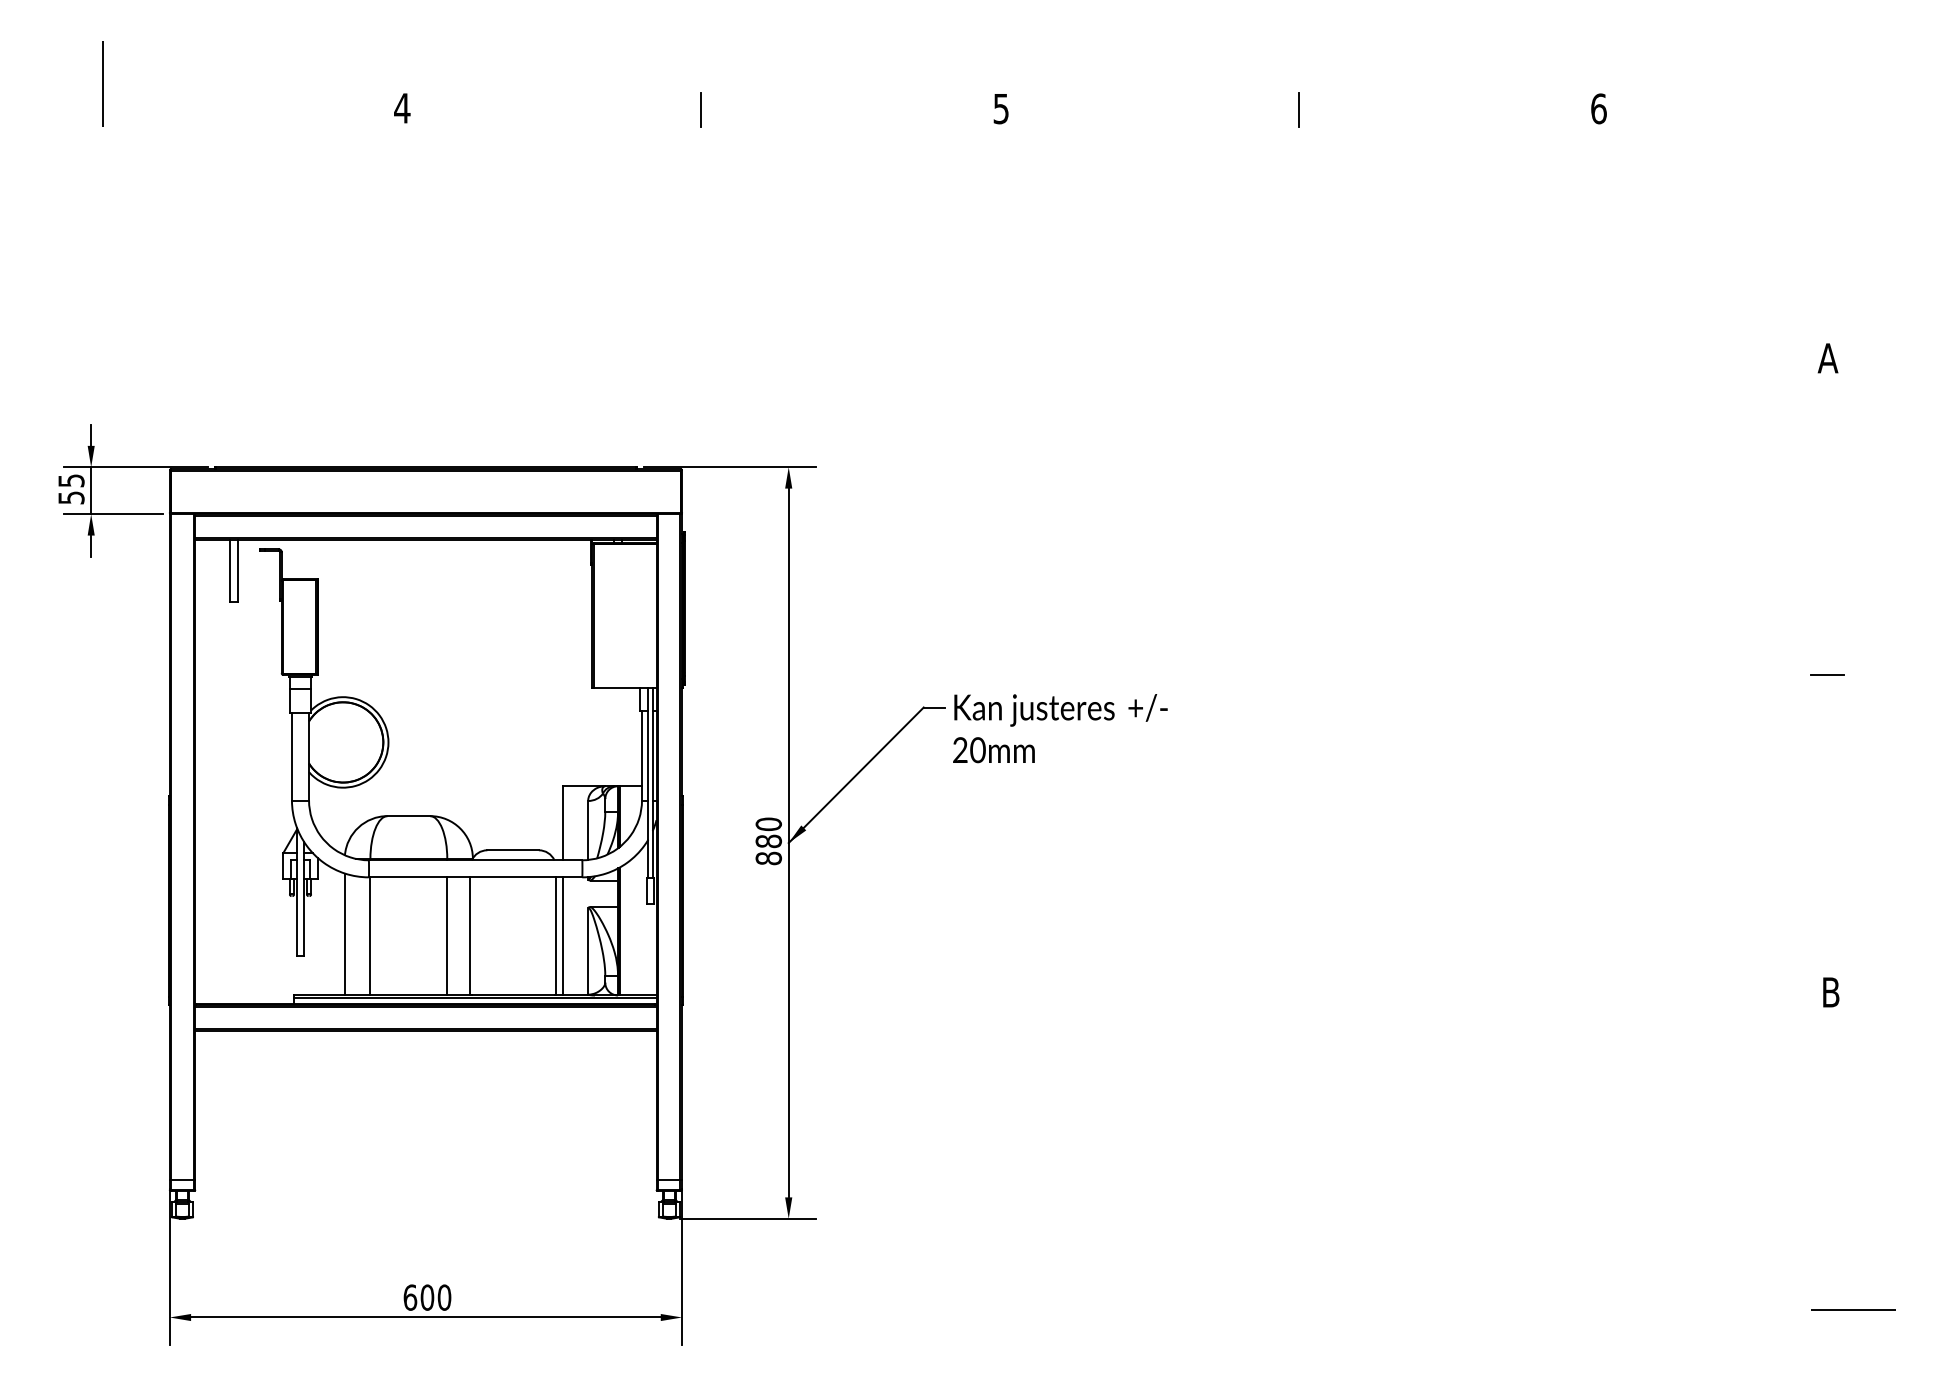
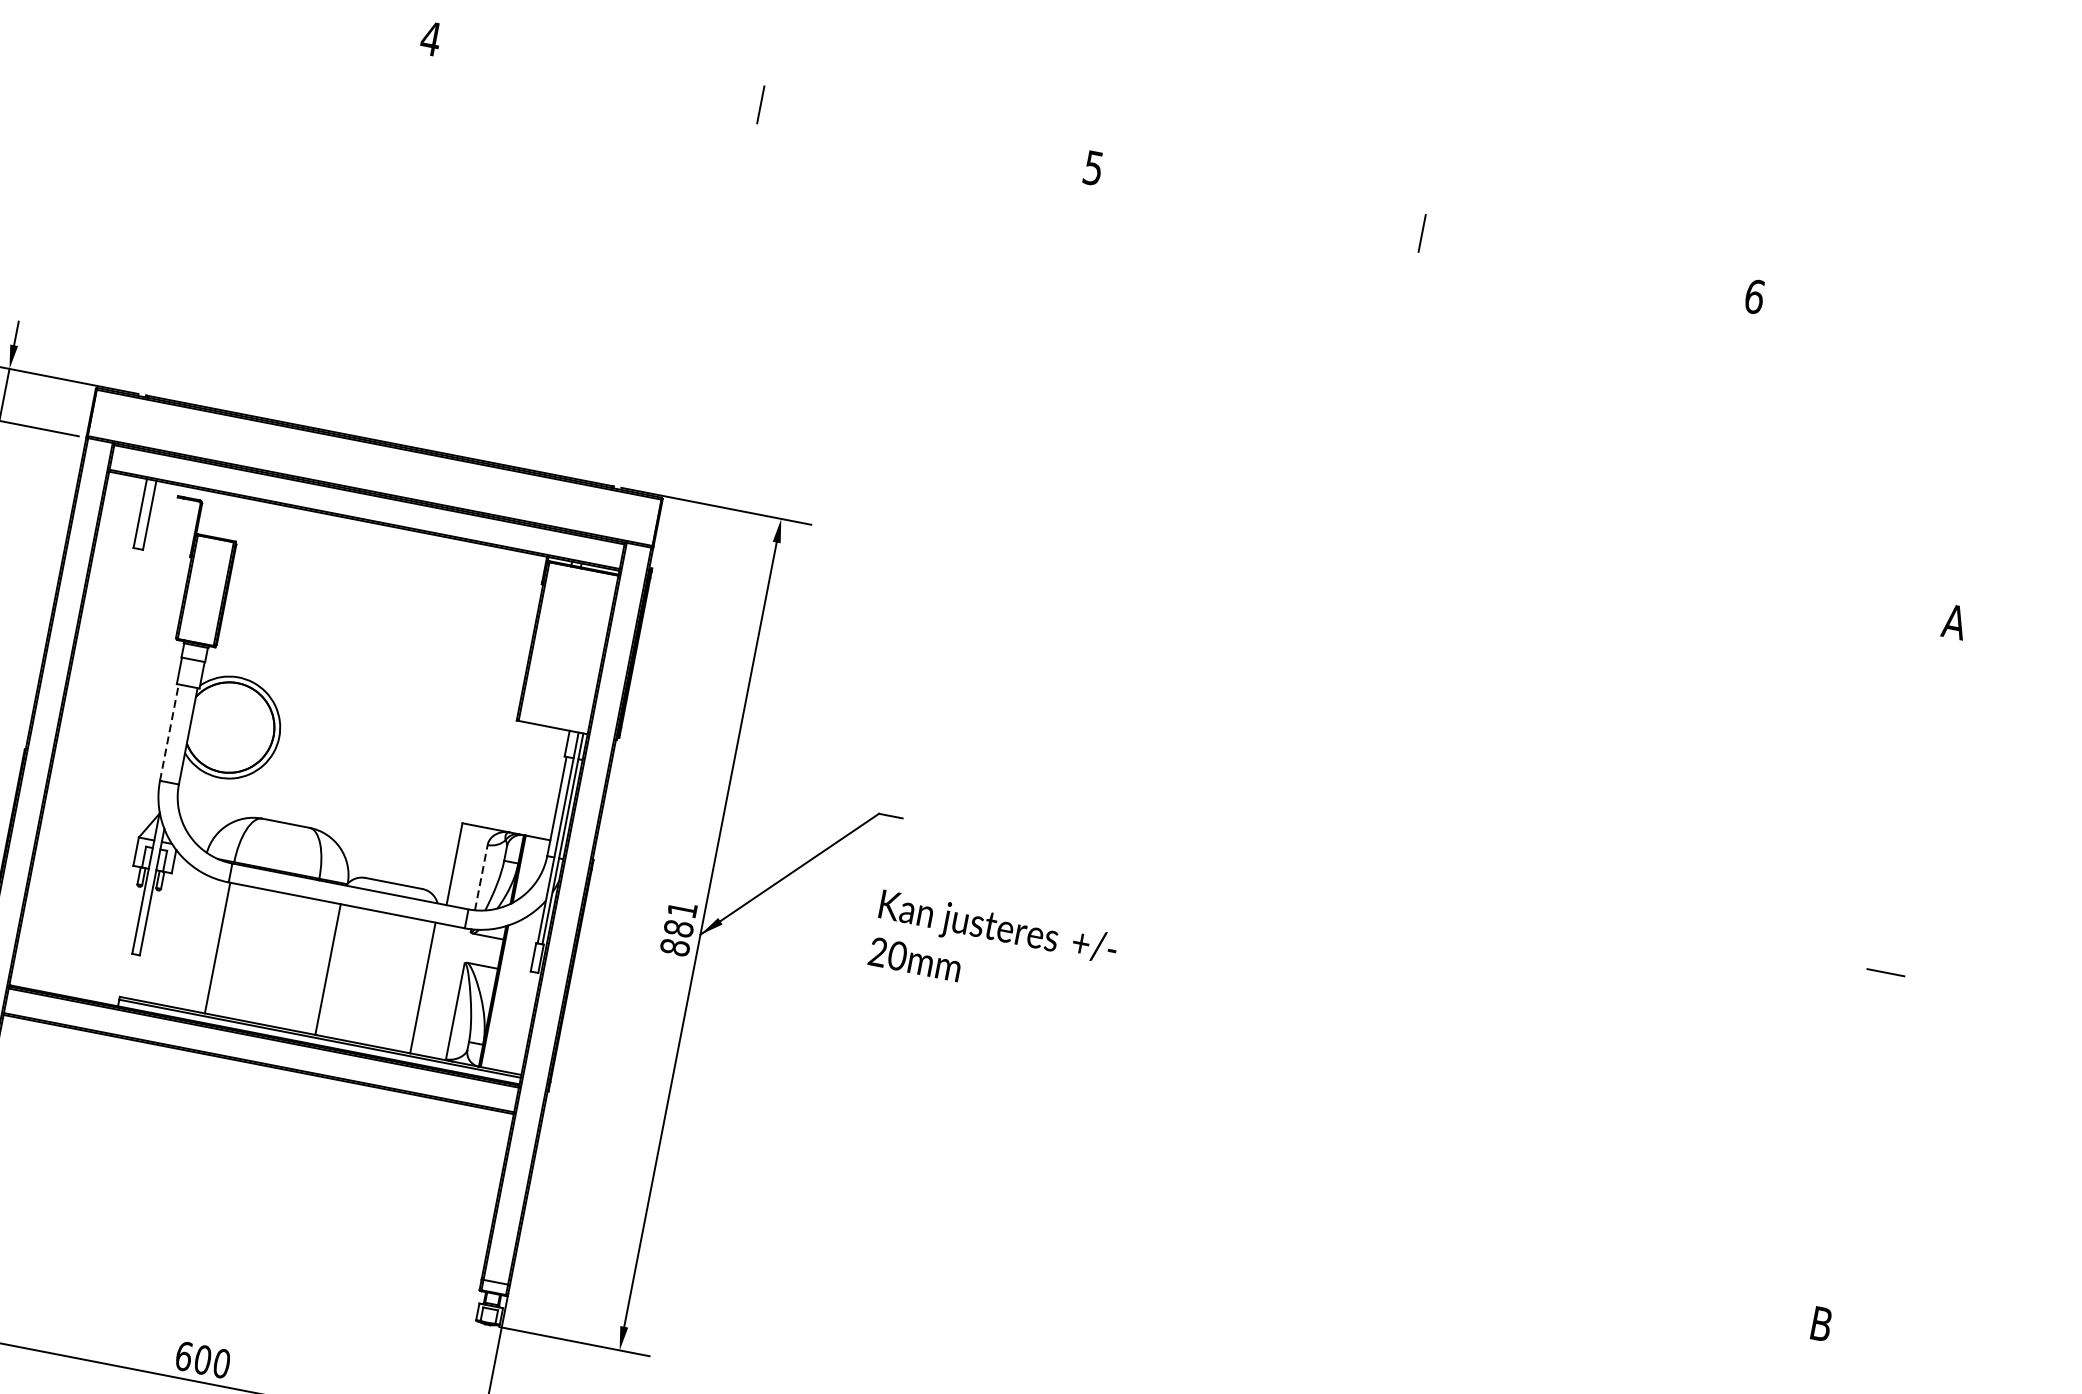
text: (1060, 728) -> (993, 949), moved
line: (291, 756) -> (168, 732), solid -> dashed
text: (768, 824) -> (682, 909), 880 -> 881
line: (588, 829) -> (481, 876), solid -> dashed
line: (344, 934) -> (189, 940), removed
line: (447, 936) -> (302, 964), removed
line: (562, 936) -> (430, 989), removed

